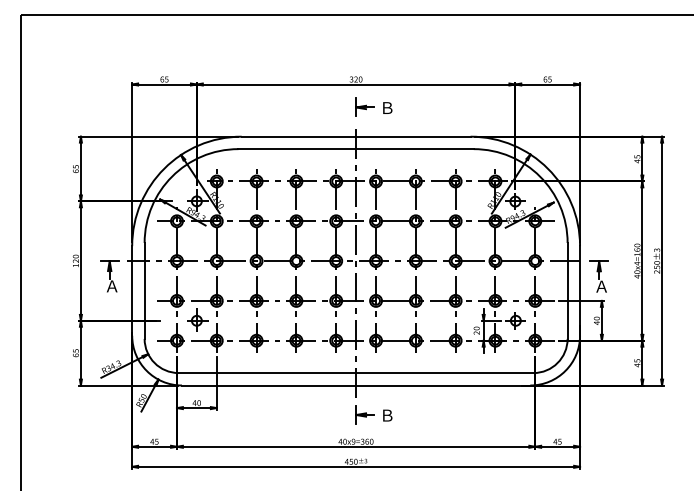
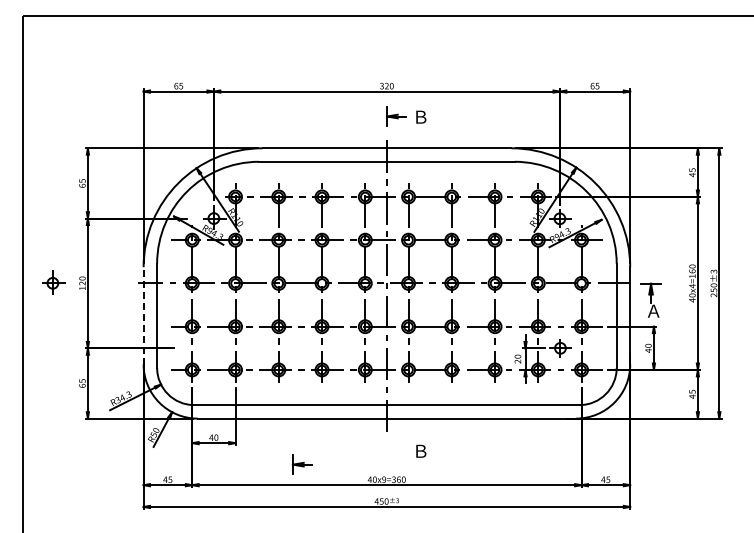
part: (109, 275) -> (119, 299), removed
line: (132, 290) -> (143, 315), solid -> dashed
part: (197, 320) -> (53, 282), moved
part: (364, 414) -> (302, 464), moved

